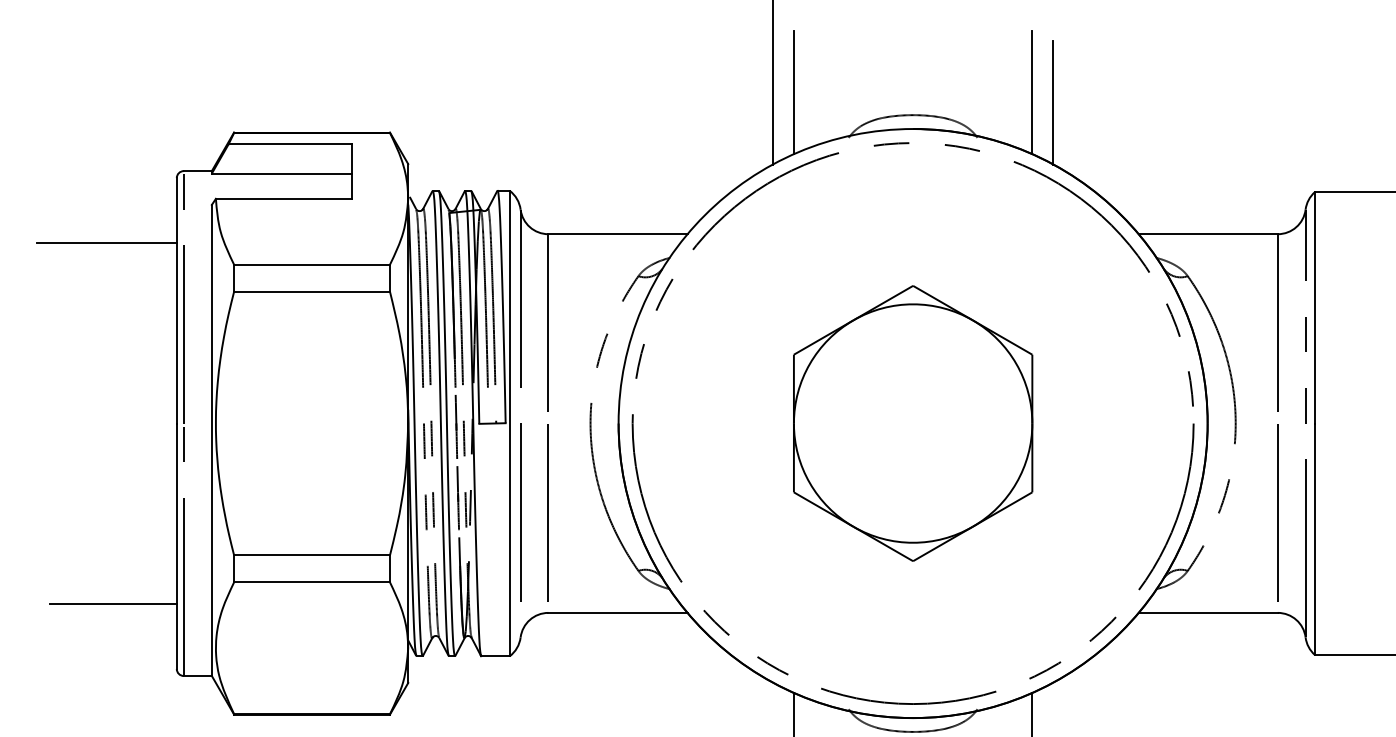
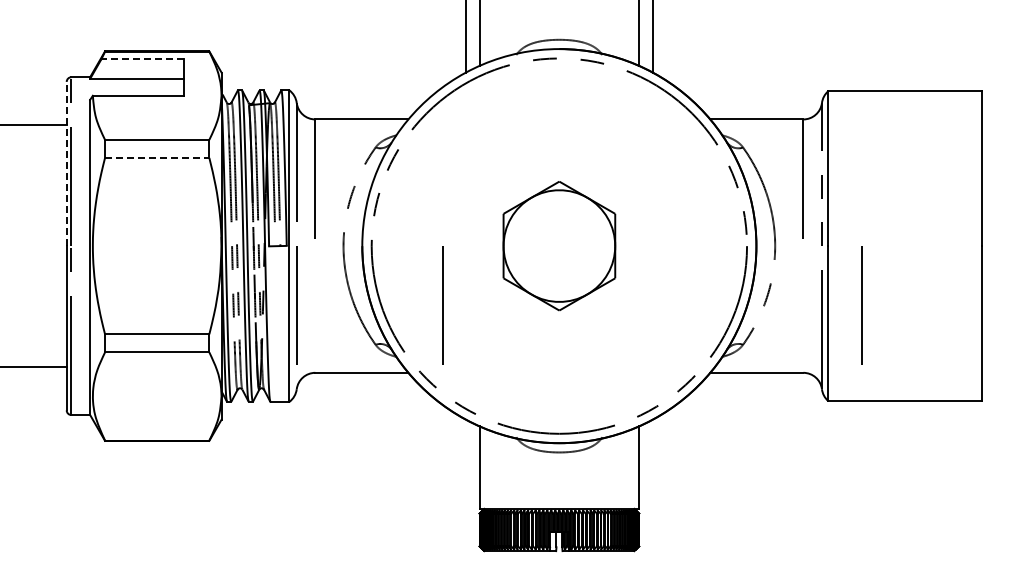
line: (290, 144) -> (142, 59), solid -> dashed
line: (312, 291) -> (157, 157), solid -> dashed
line: (176, 300) -> (66, 163), solid -> dashed
part: (913, 422) -> (559, 245), size x0.7
line: (547, 512) -> (442, 305), moved
line: (1276, 512) -> (861, 305), moved

